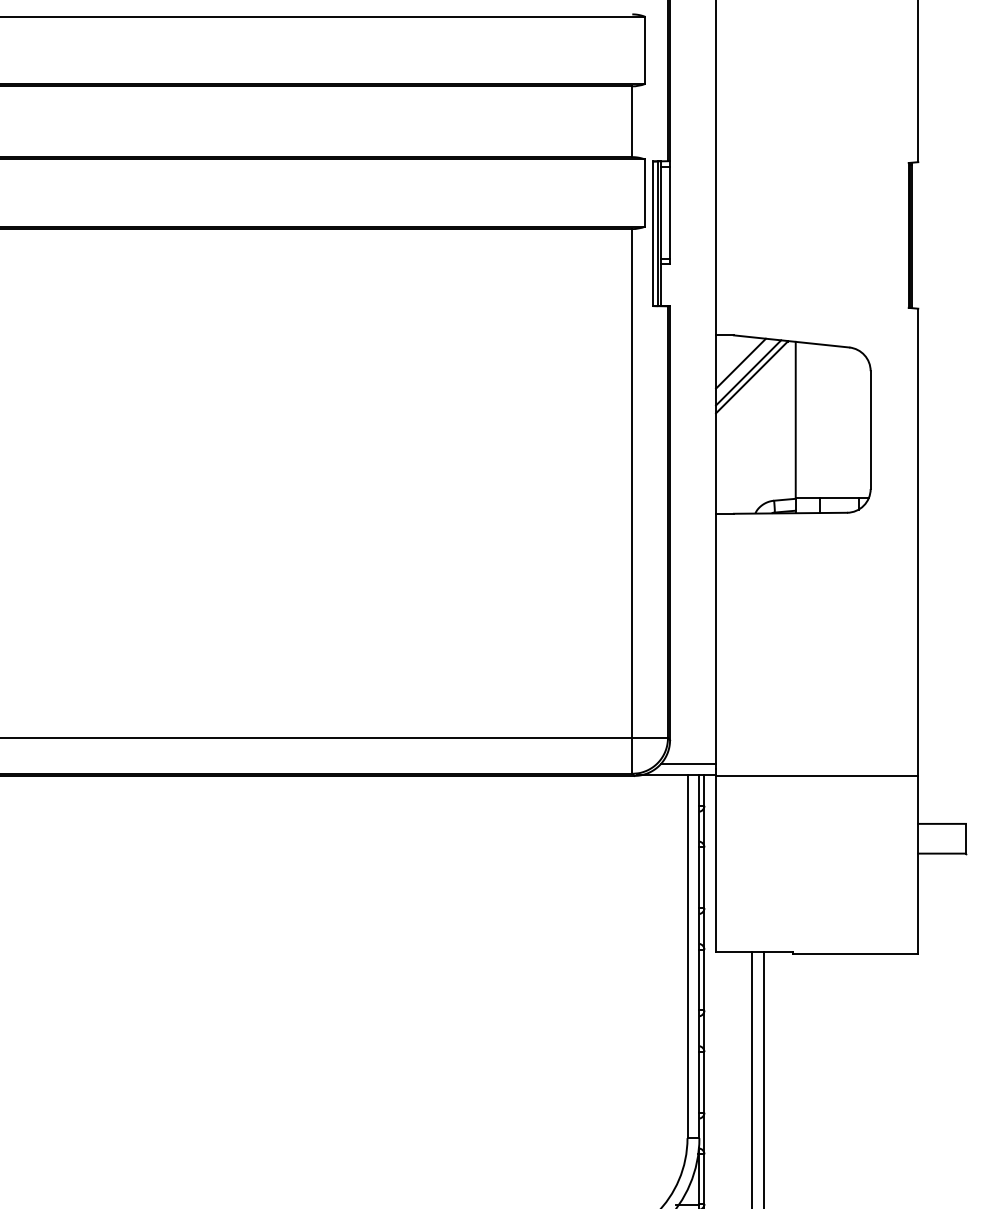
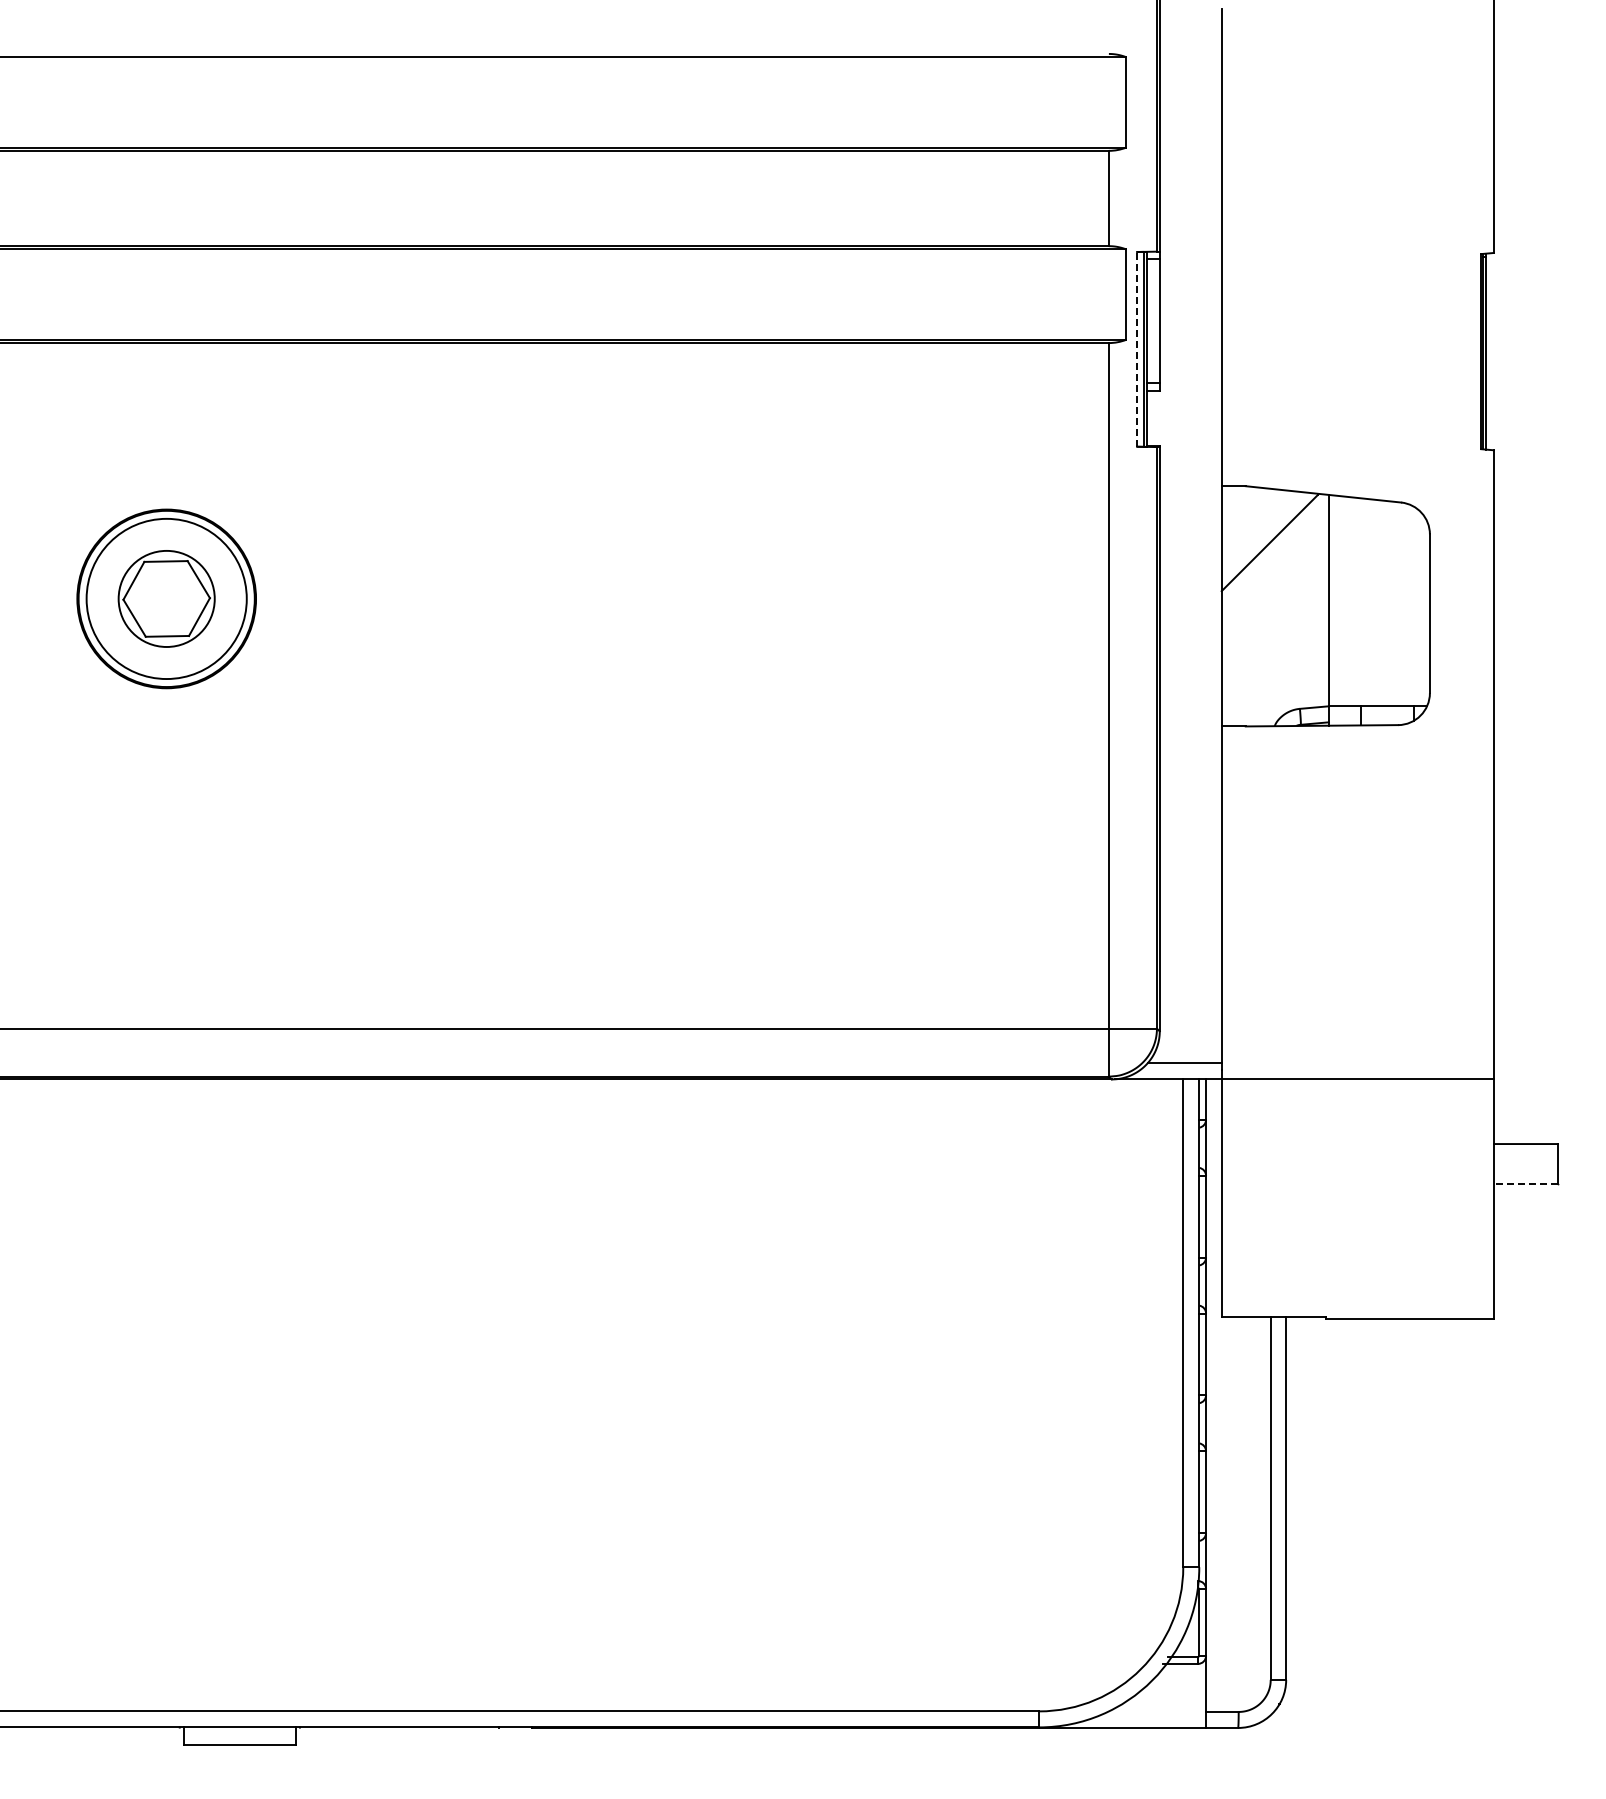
line: (653, 233) -> (1137, 348), solid -> dashed
line: (740, 363) -> (1254, 523), removed
line: (748, 372) -> (1265, 536), removed
line: (941, 853) -> (1525, 1184), solid -> dashed

